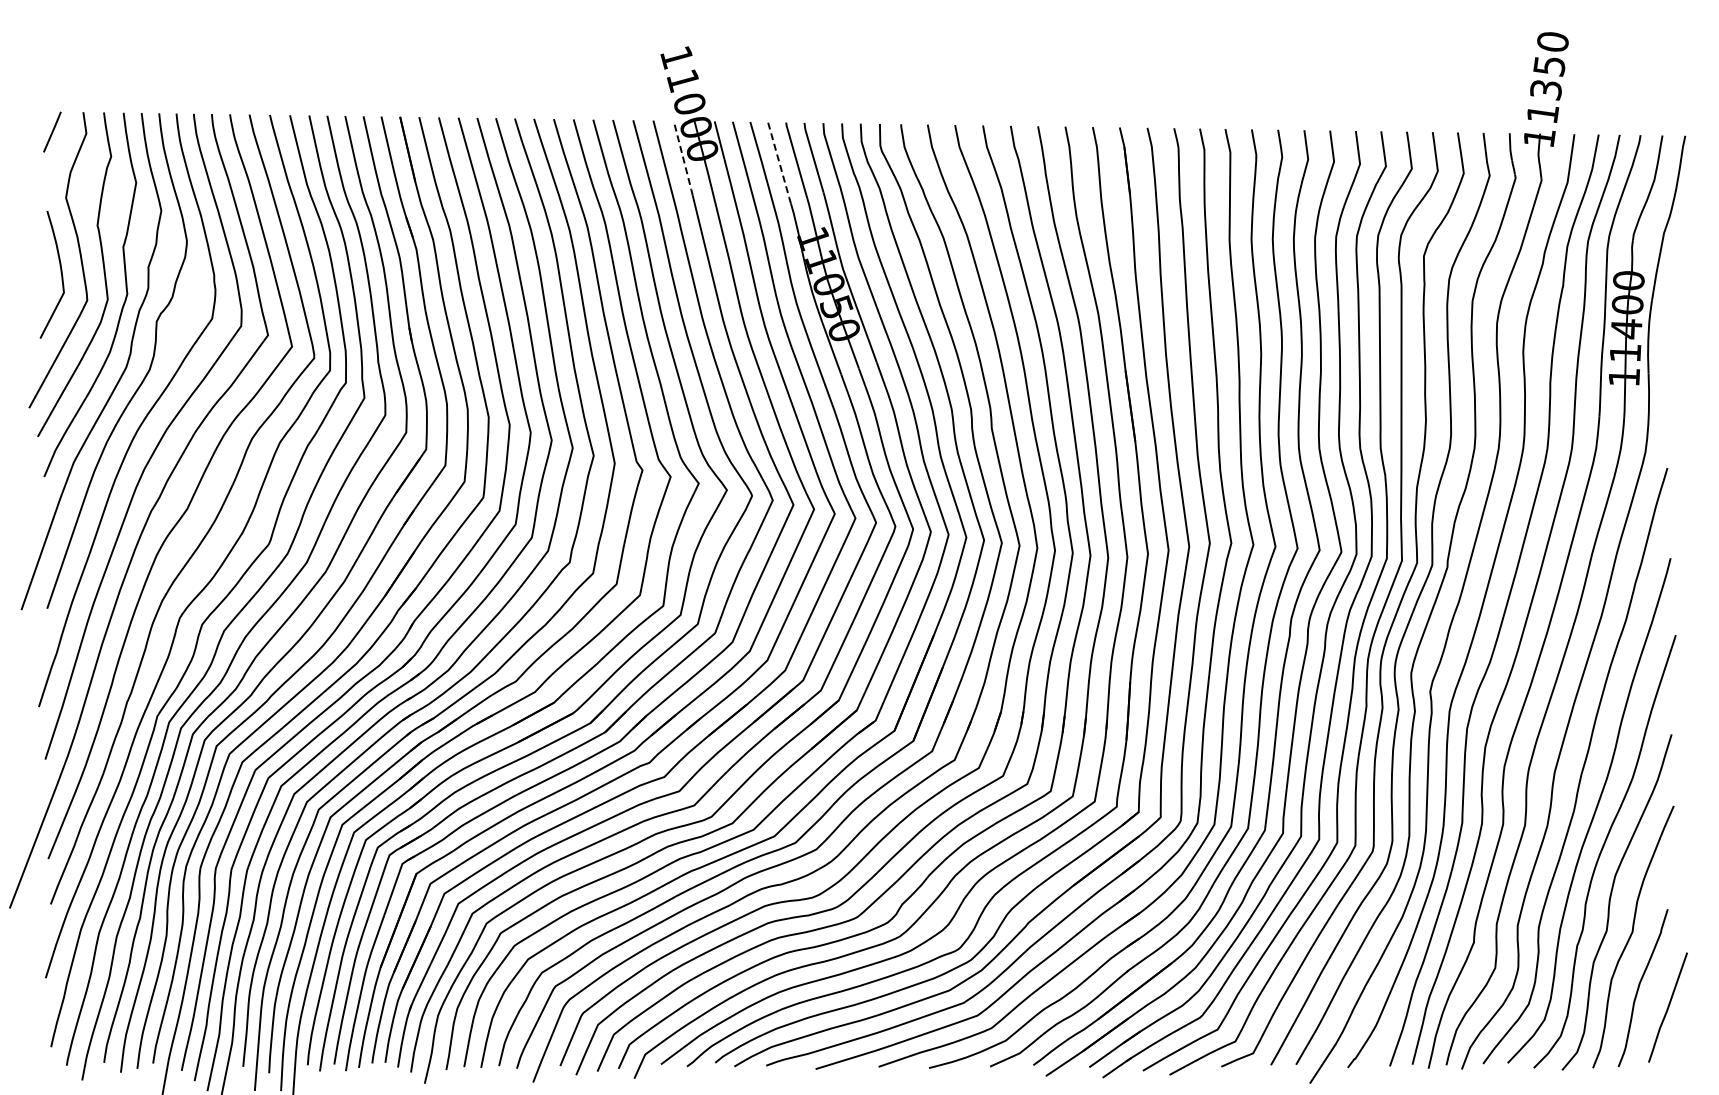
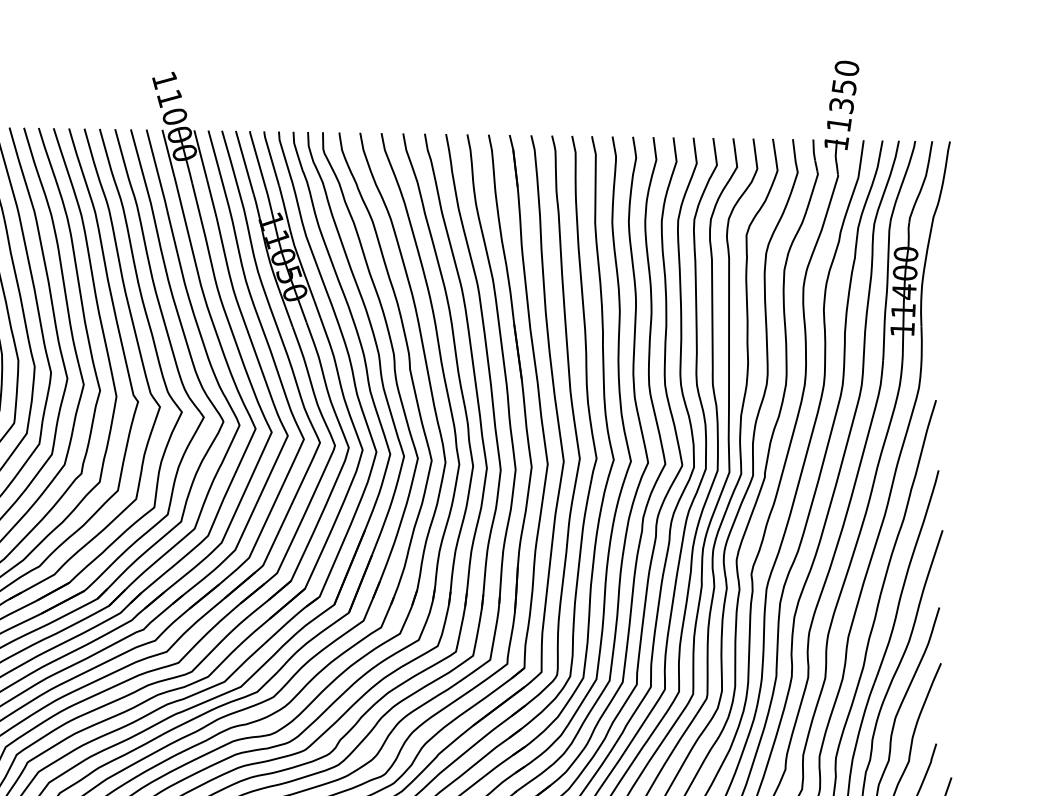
line: (683, 158) -> (170, 159), dashed -> solid
line: (779, 163) -> (244, 163), dashed -> solid

